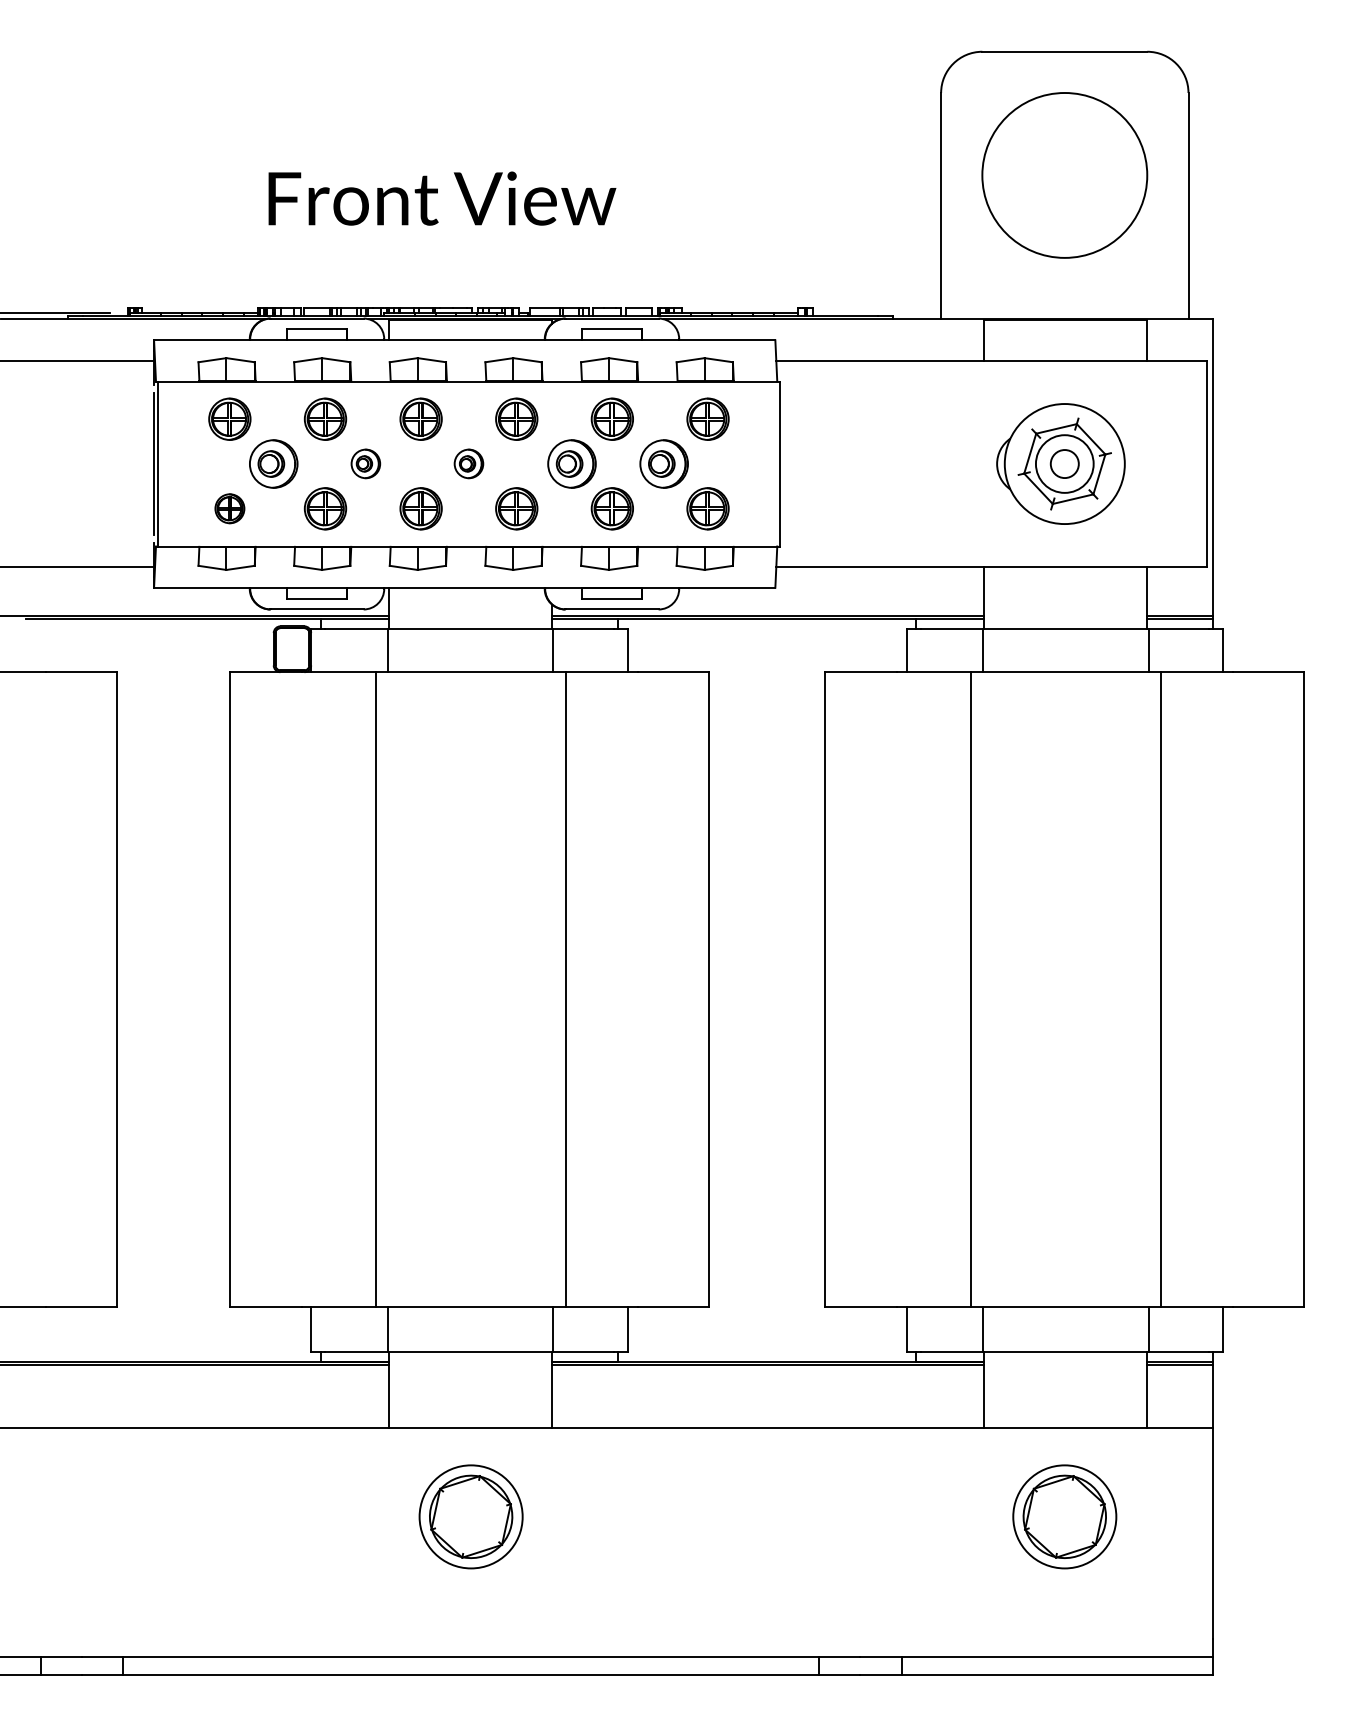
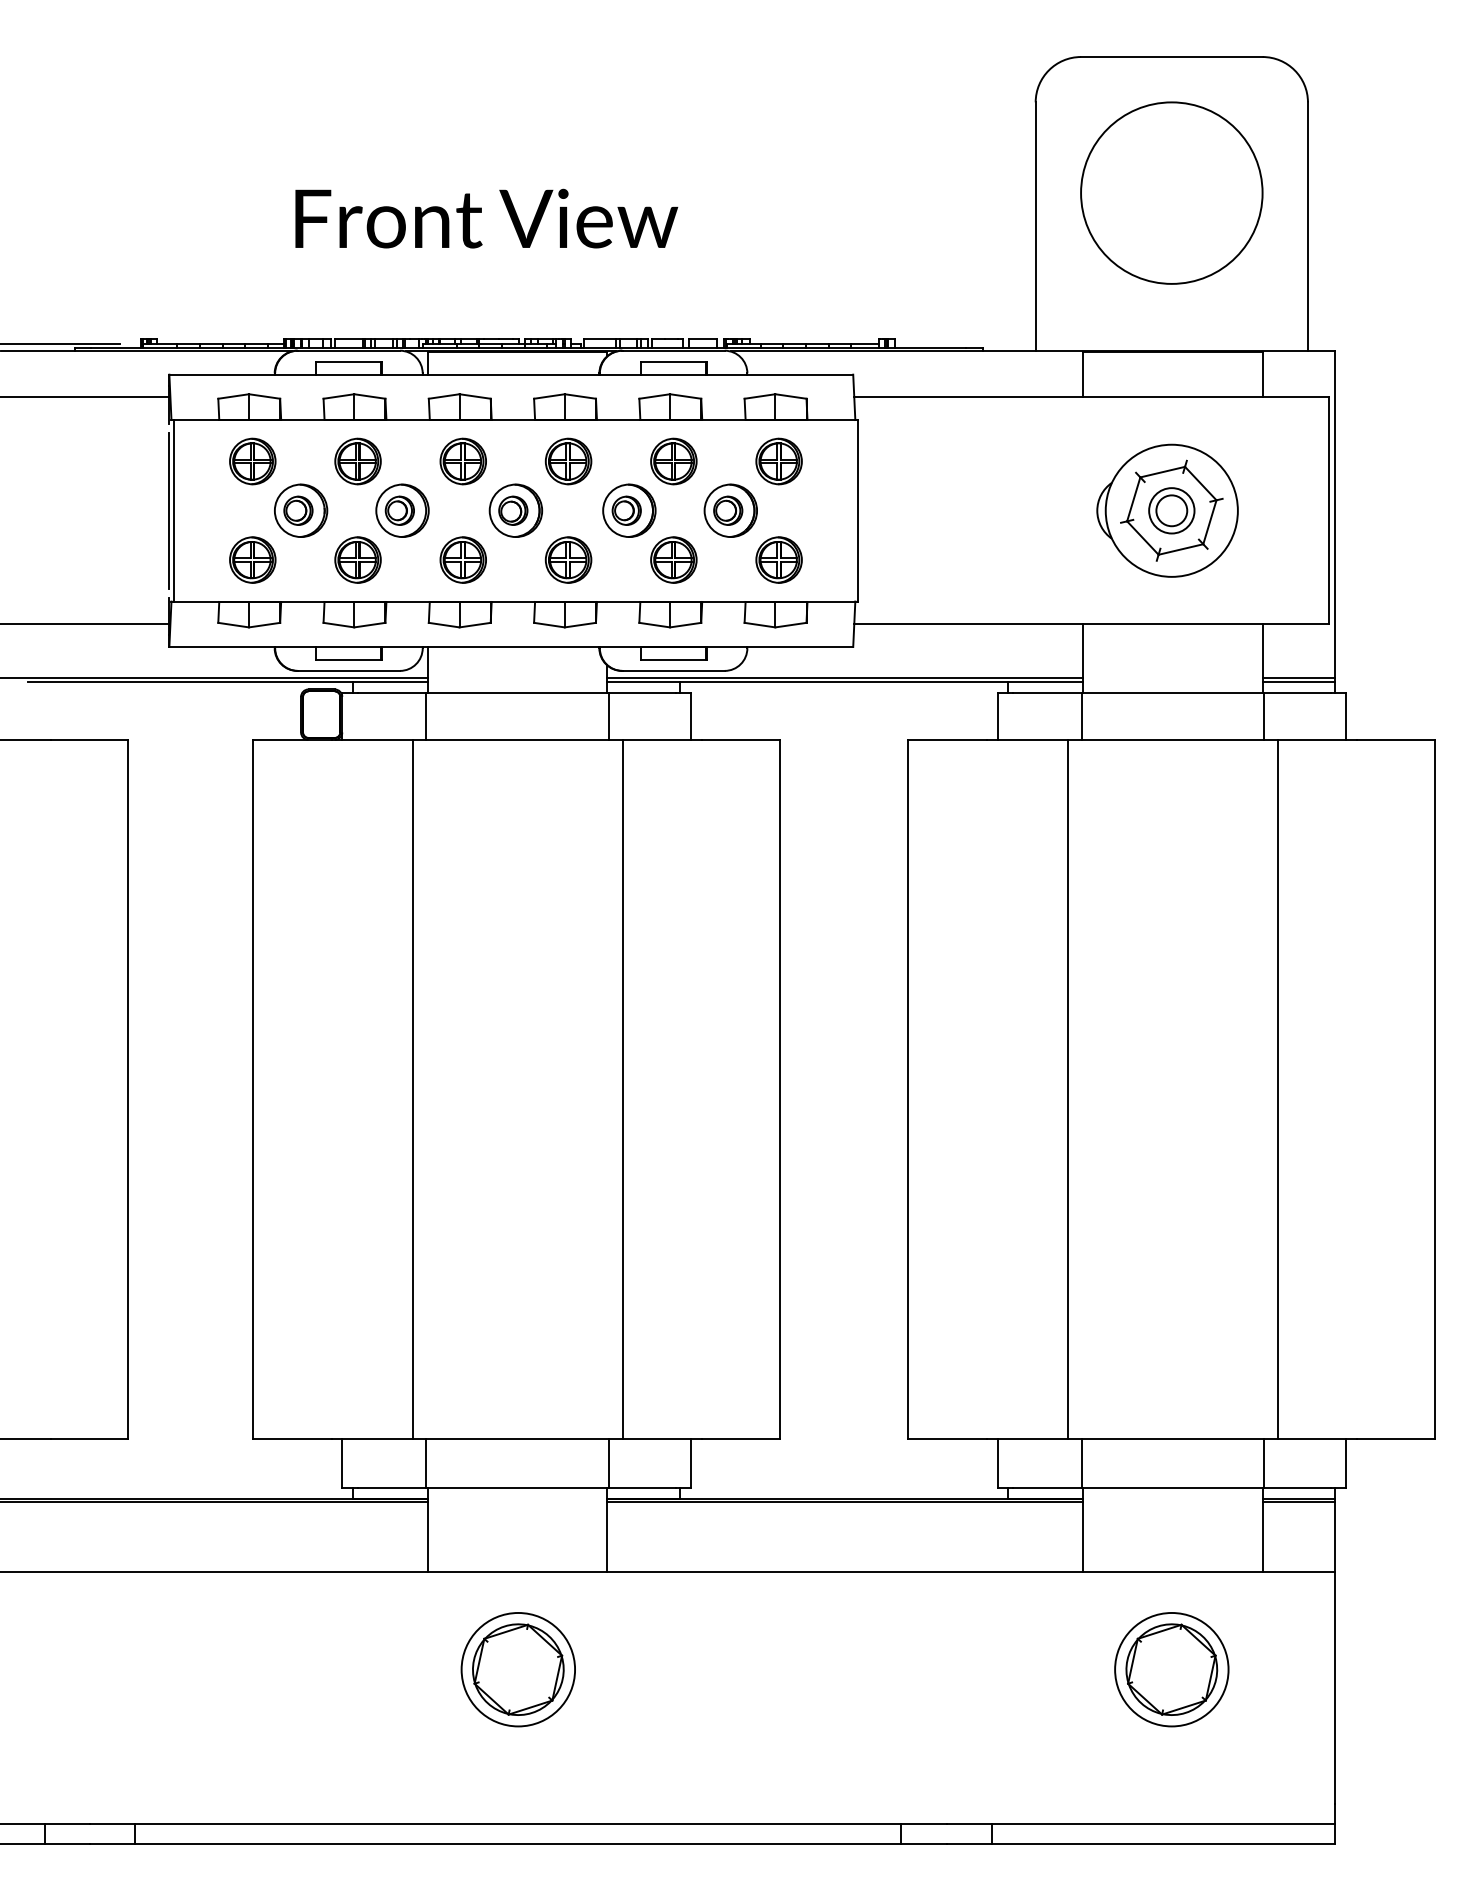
part: (365, 463) -> (402, 510), size x1.67
part: (468, 463) -> (515, 510), size x1.67
circle: (1064, 463) -> (1171, 510), size x0.71
part: (229, 508) -> (252, 559), size x1.43

